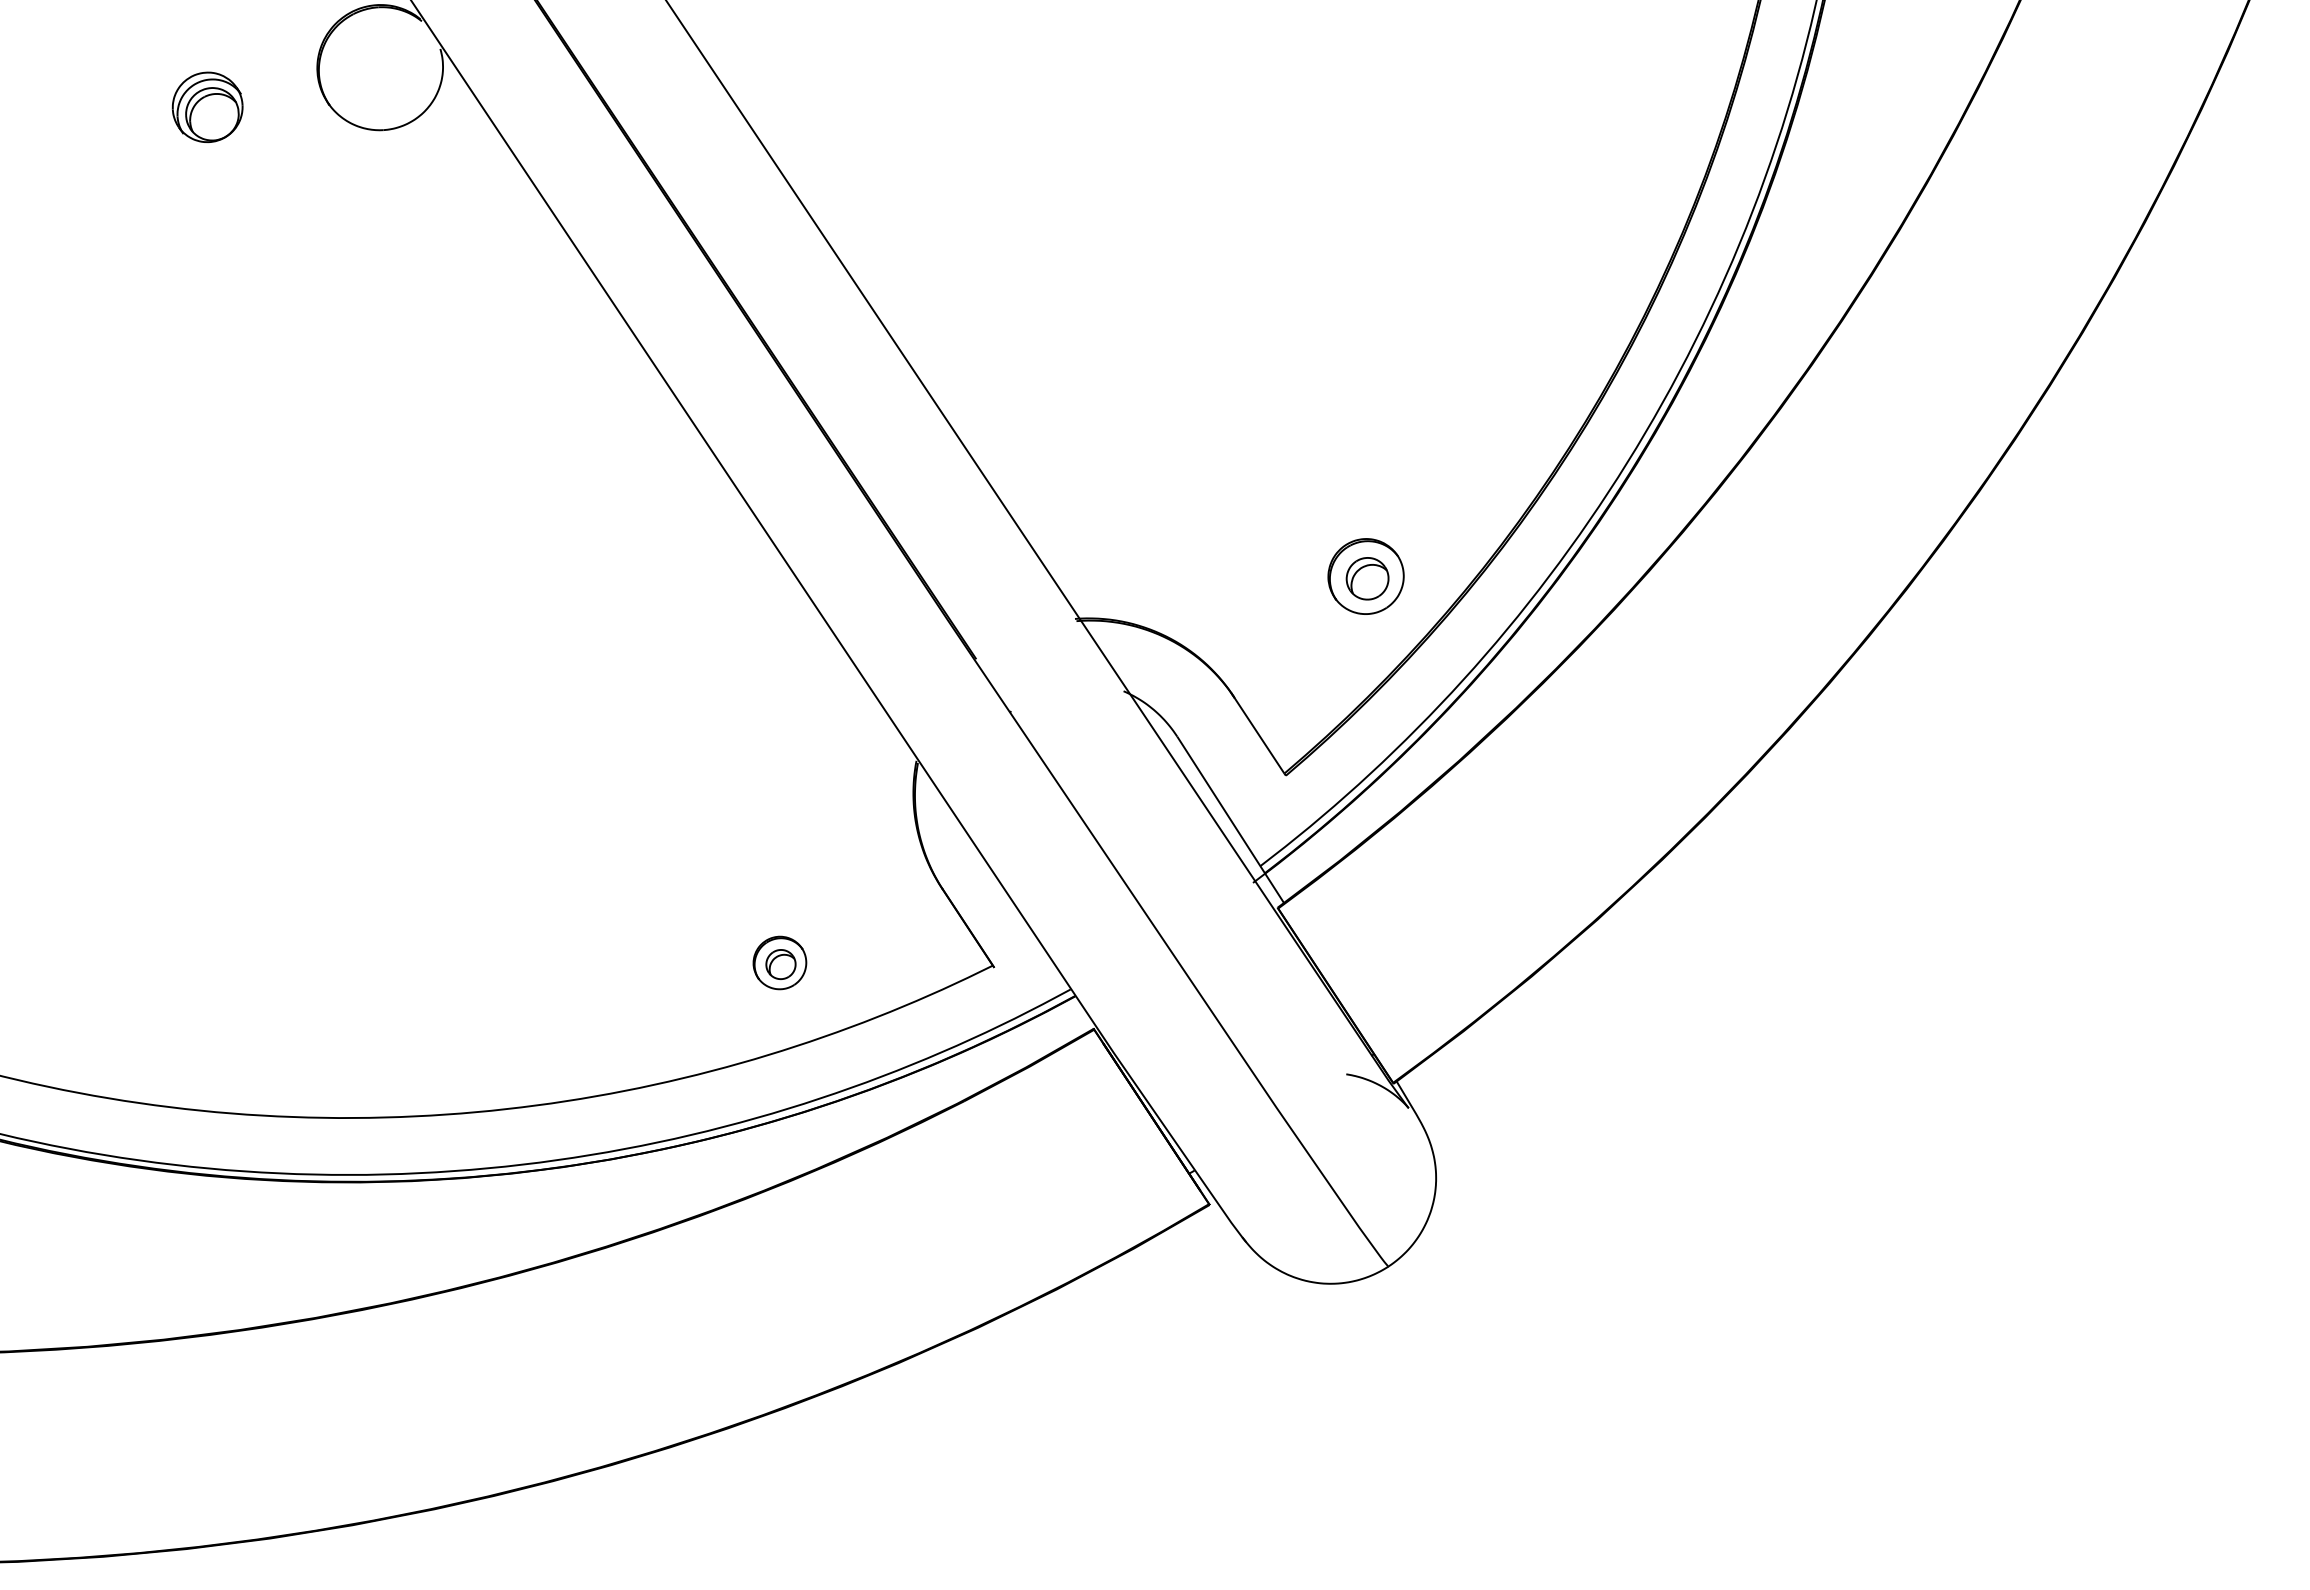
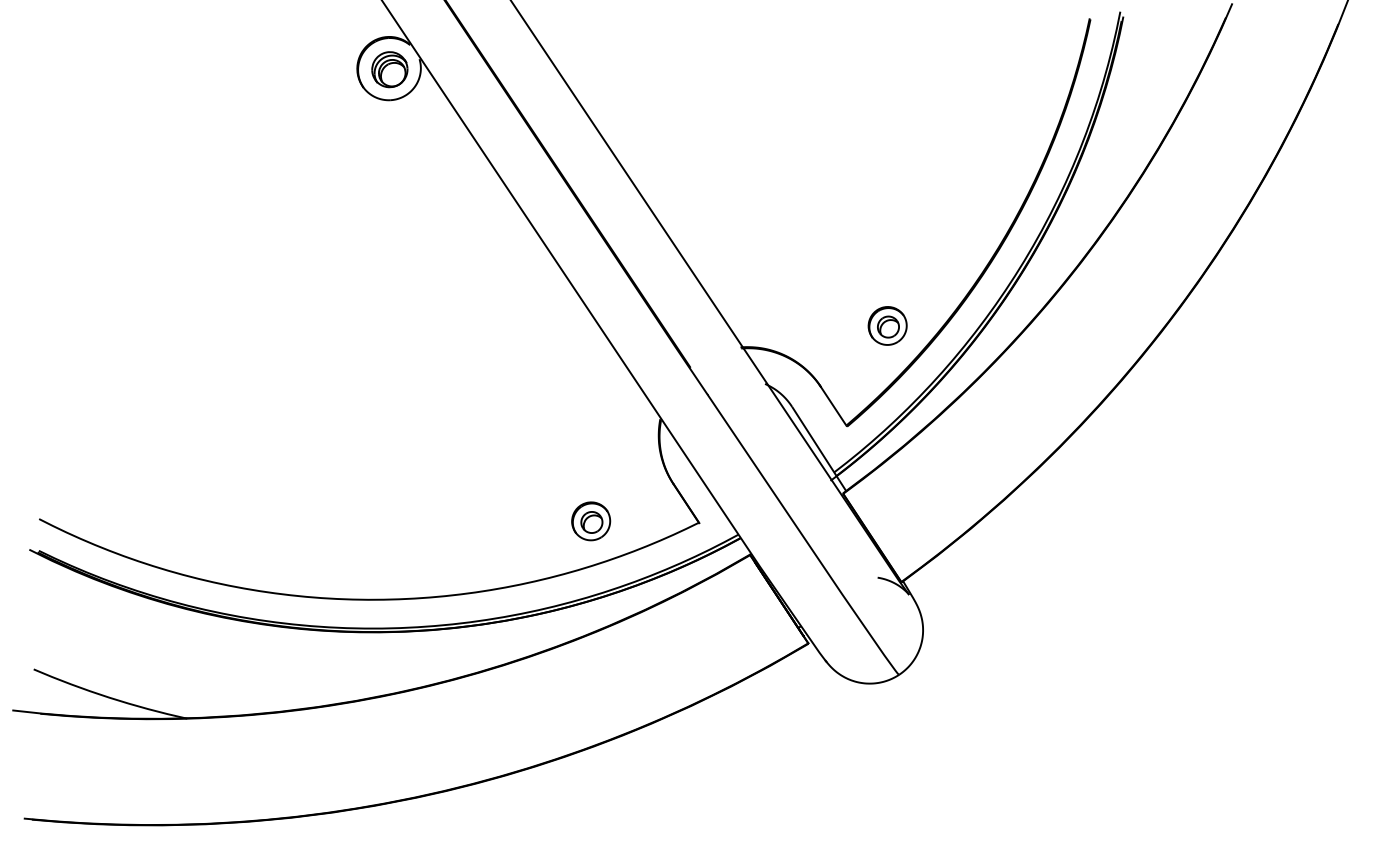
part: (206, 106) -> (389, 69), moved
part: (780, 963) -> (591, 521), size x1.43

